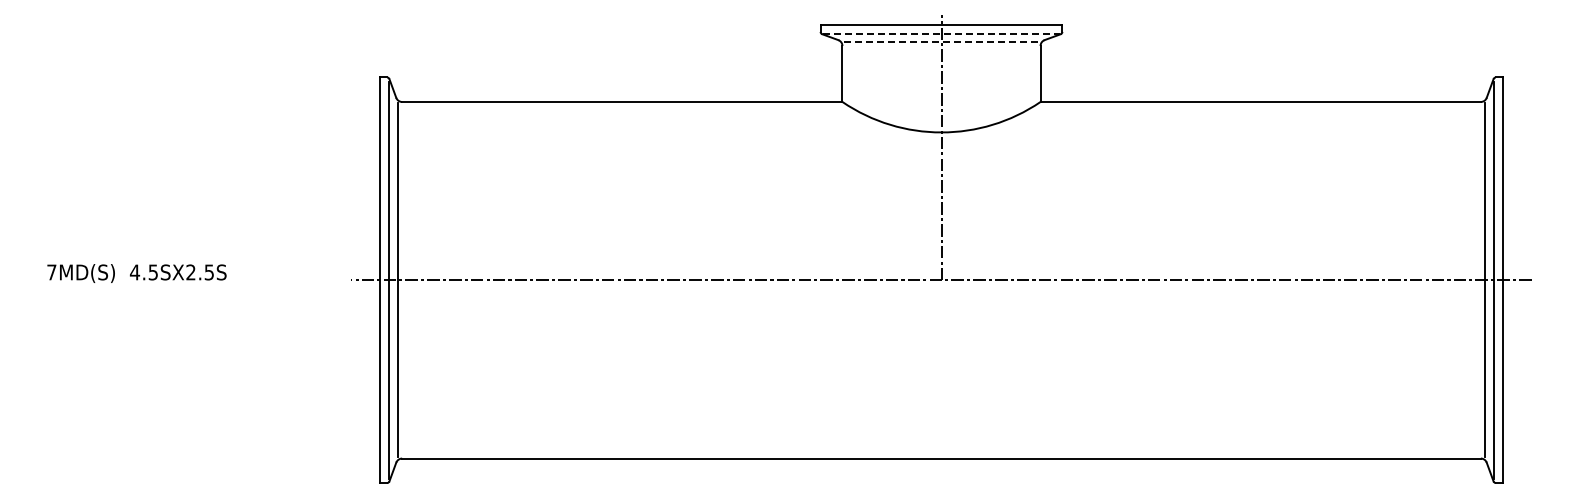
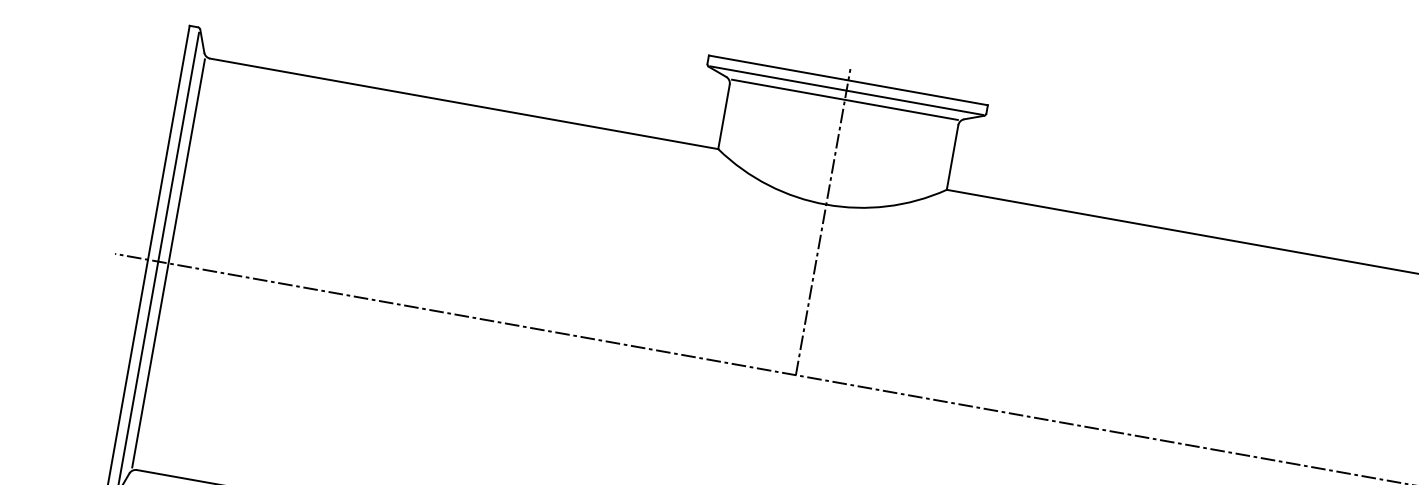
line: (942, 33) -> (847, 90), dashed -> solid
line: (941, 41) -> (844, 99), dashed -> solid

